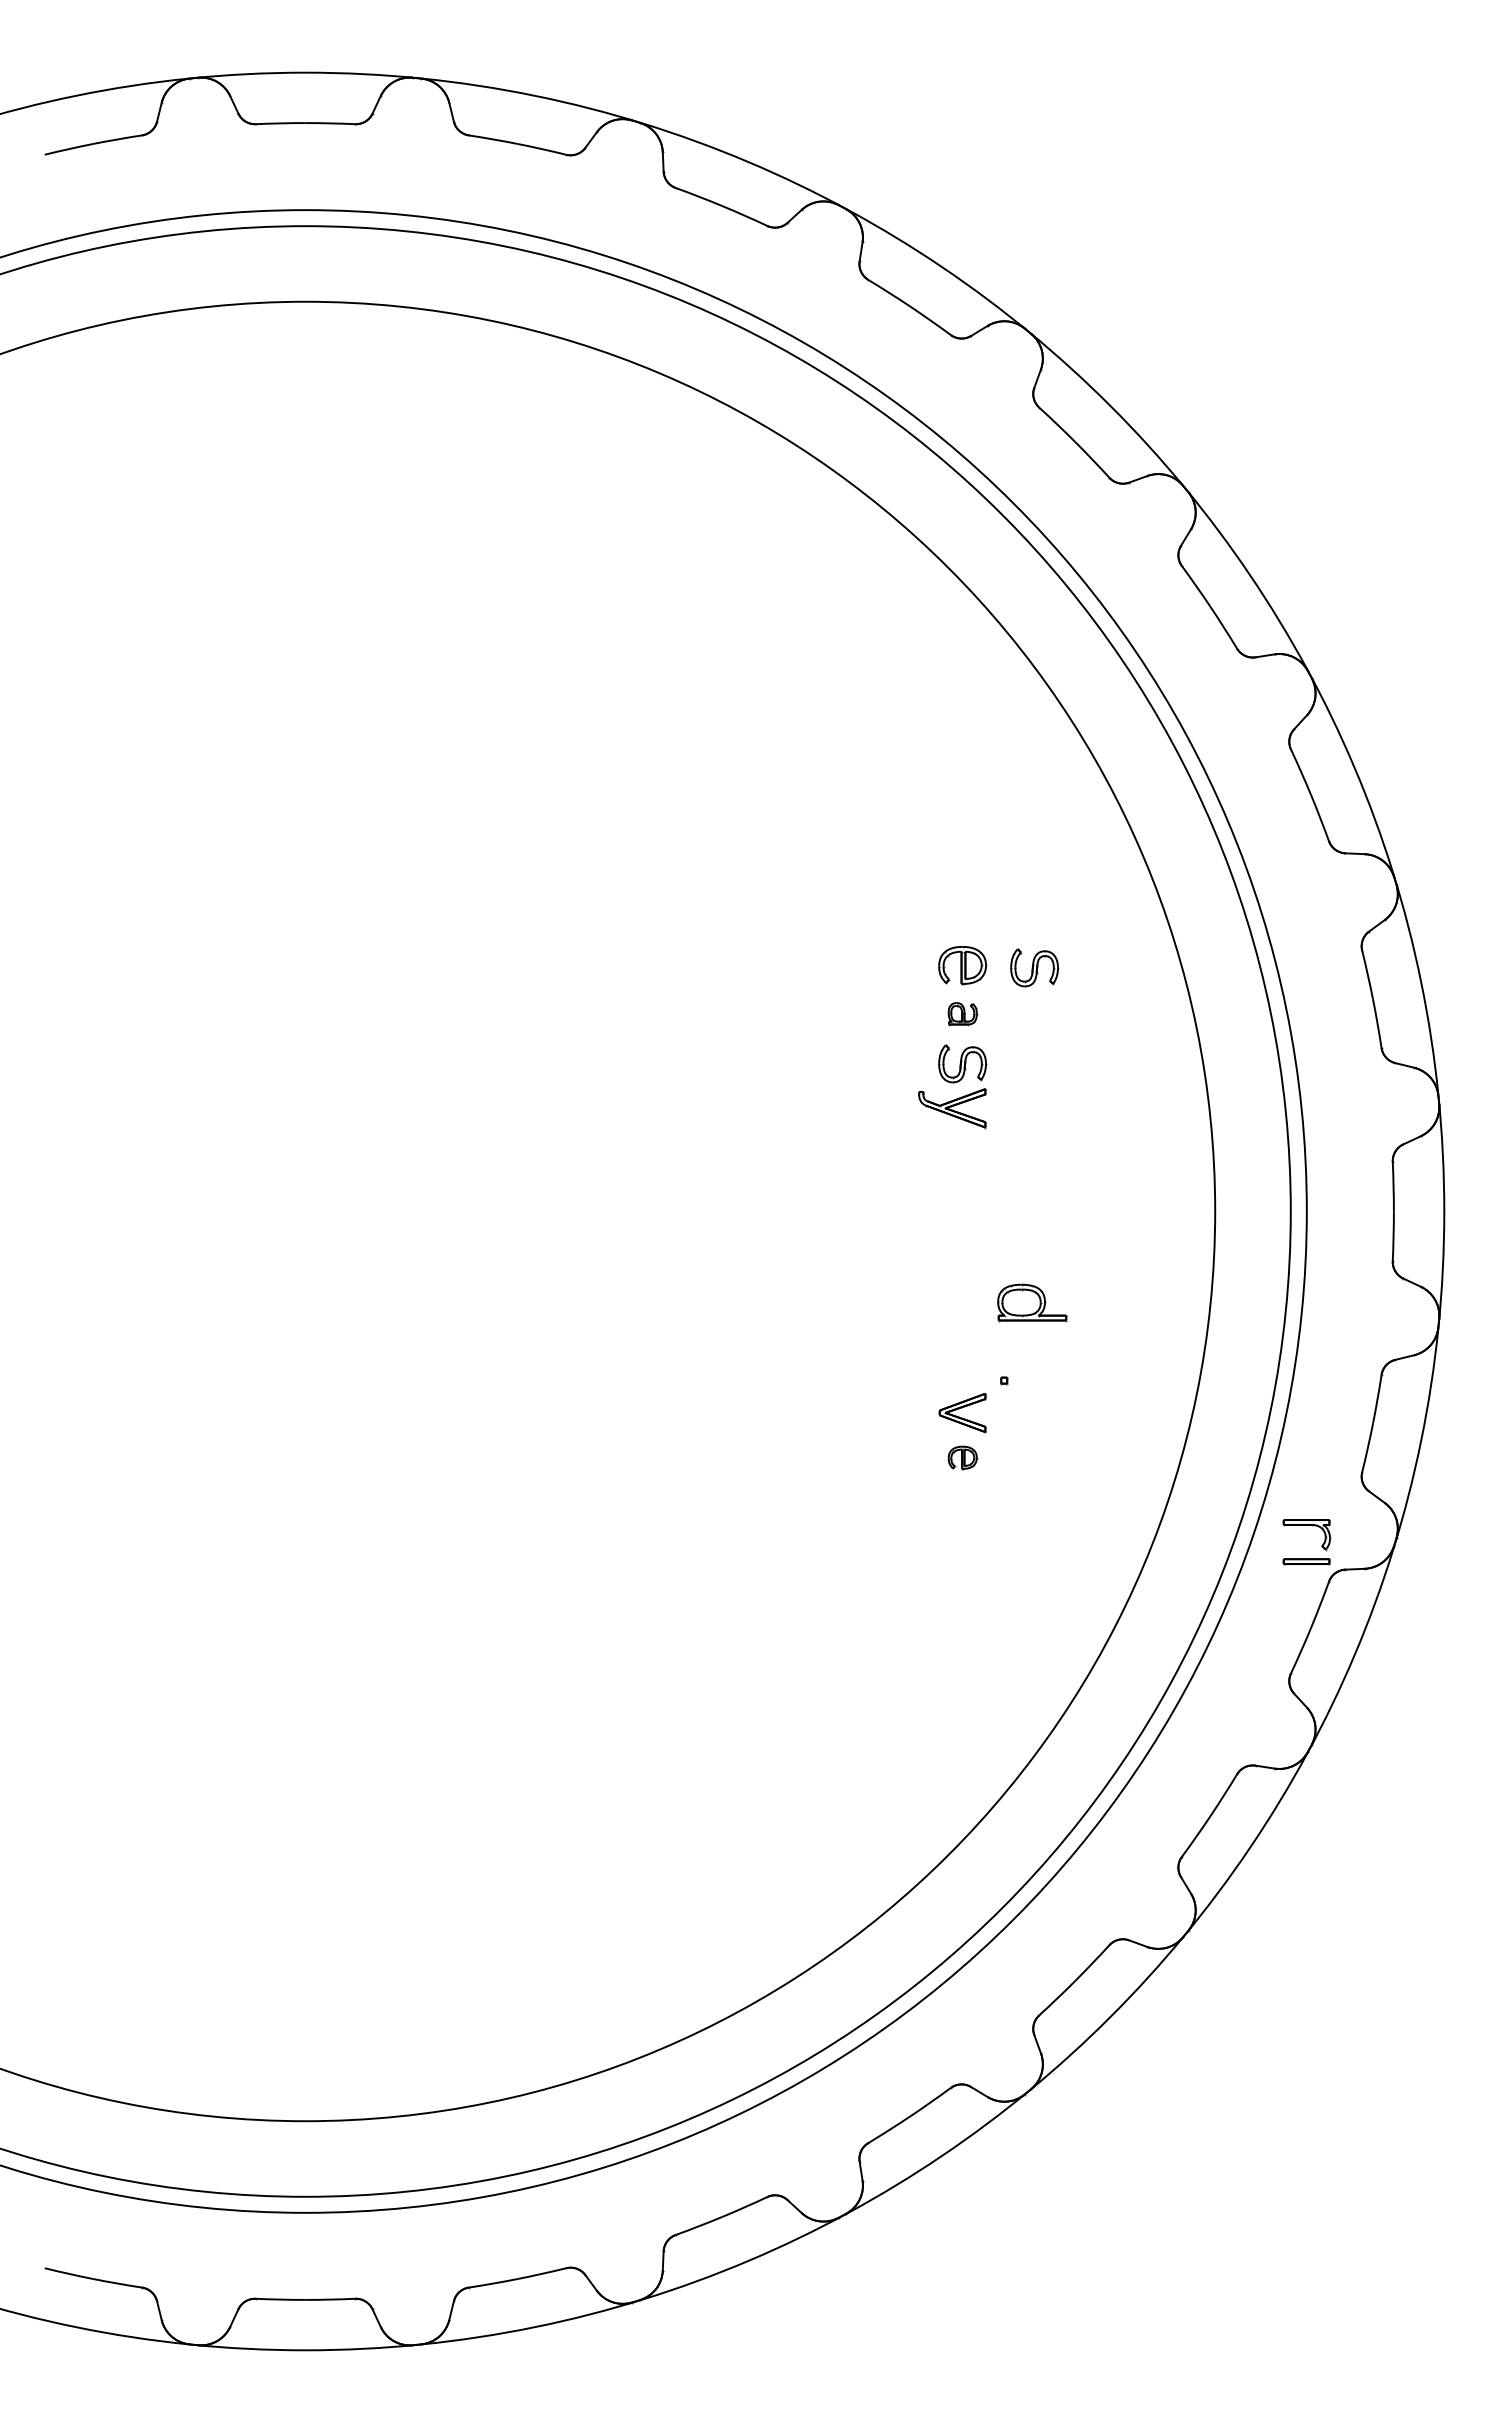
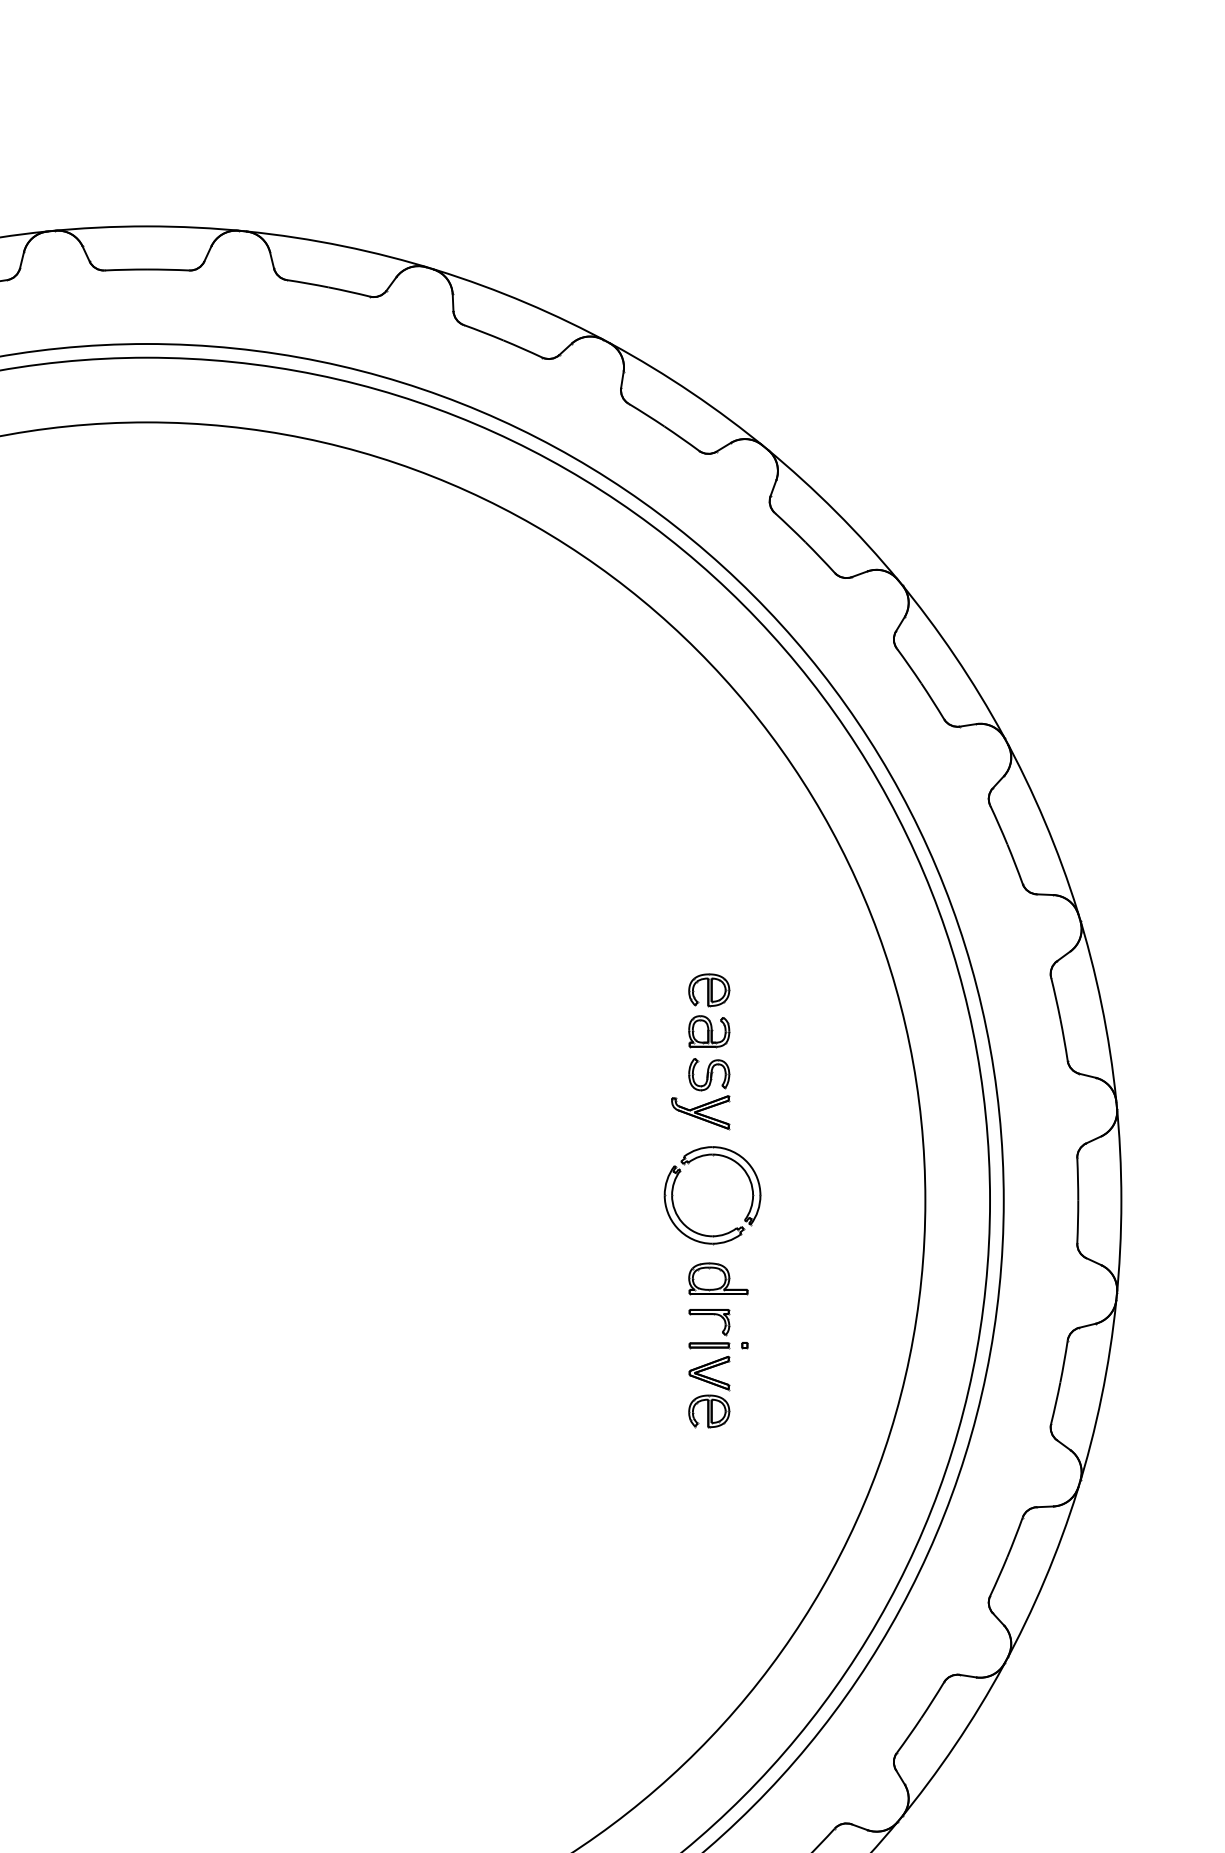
part: (1034, 967) -> (770, 992), removed
part: (962, 1013) -> (709, 1031), size x1.67
part: (920, 1205) -> (673, 1195), added
part: (1032, 1302) -> (718, 1278), moved
part: (962, 1457) -> (709, 1411), size x1.67
part: (1321, 1545) -> (721, 1331), moved

